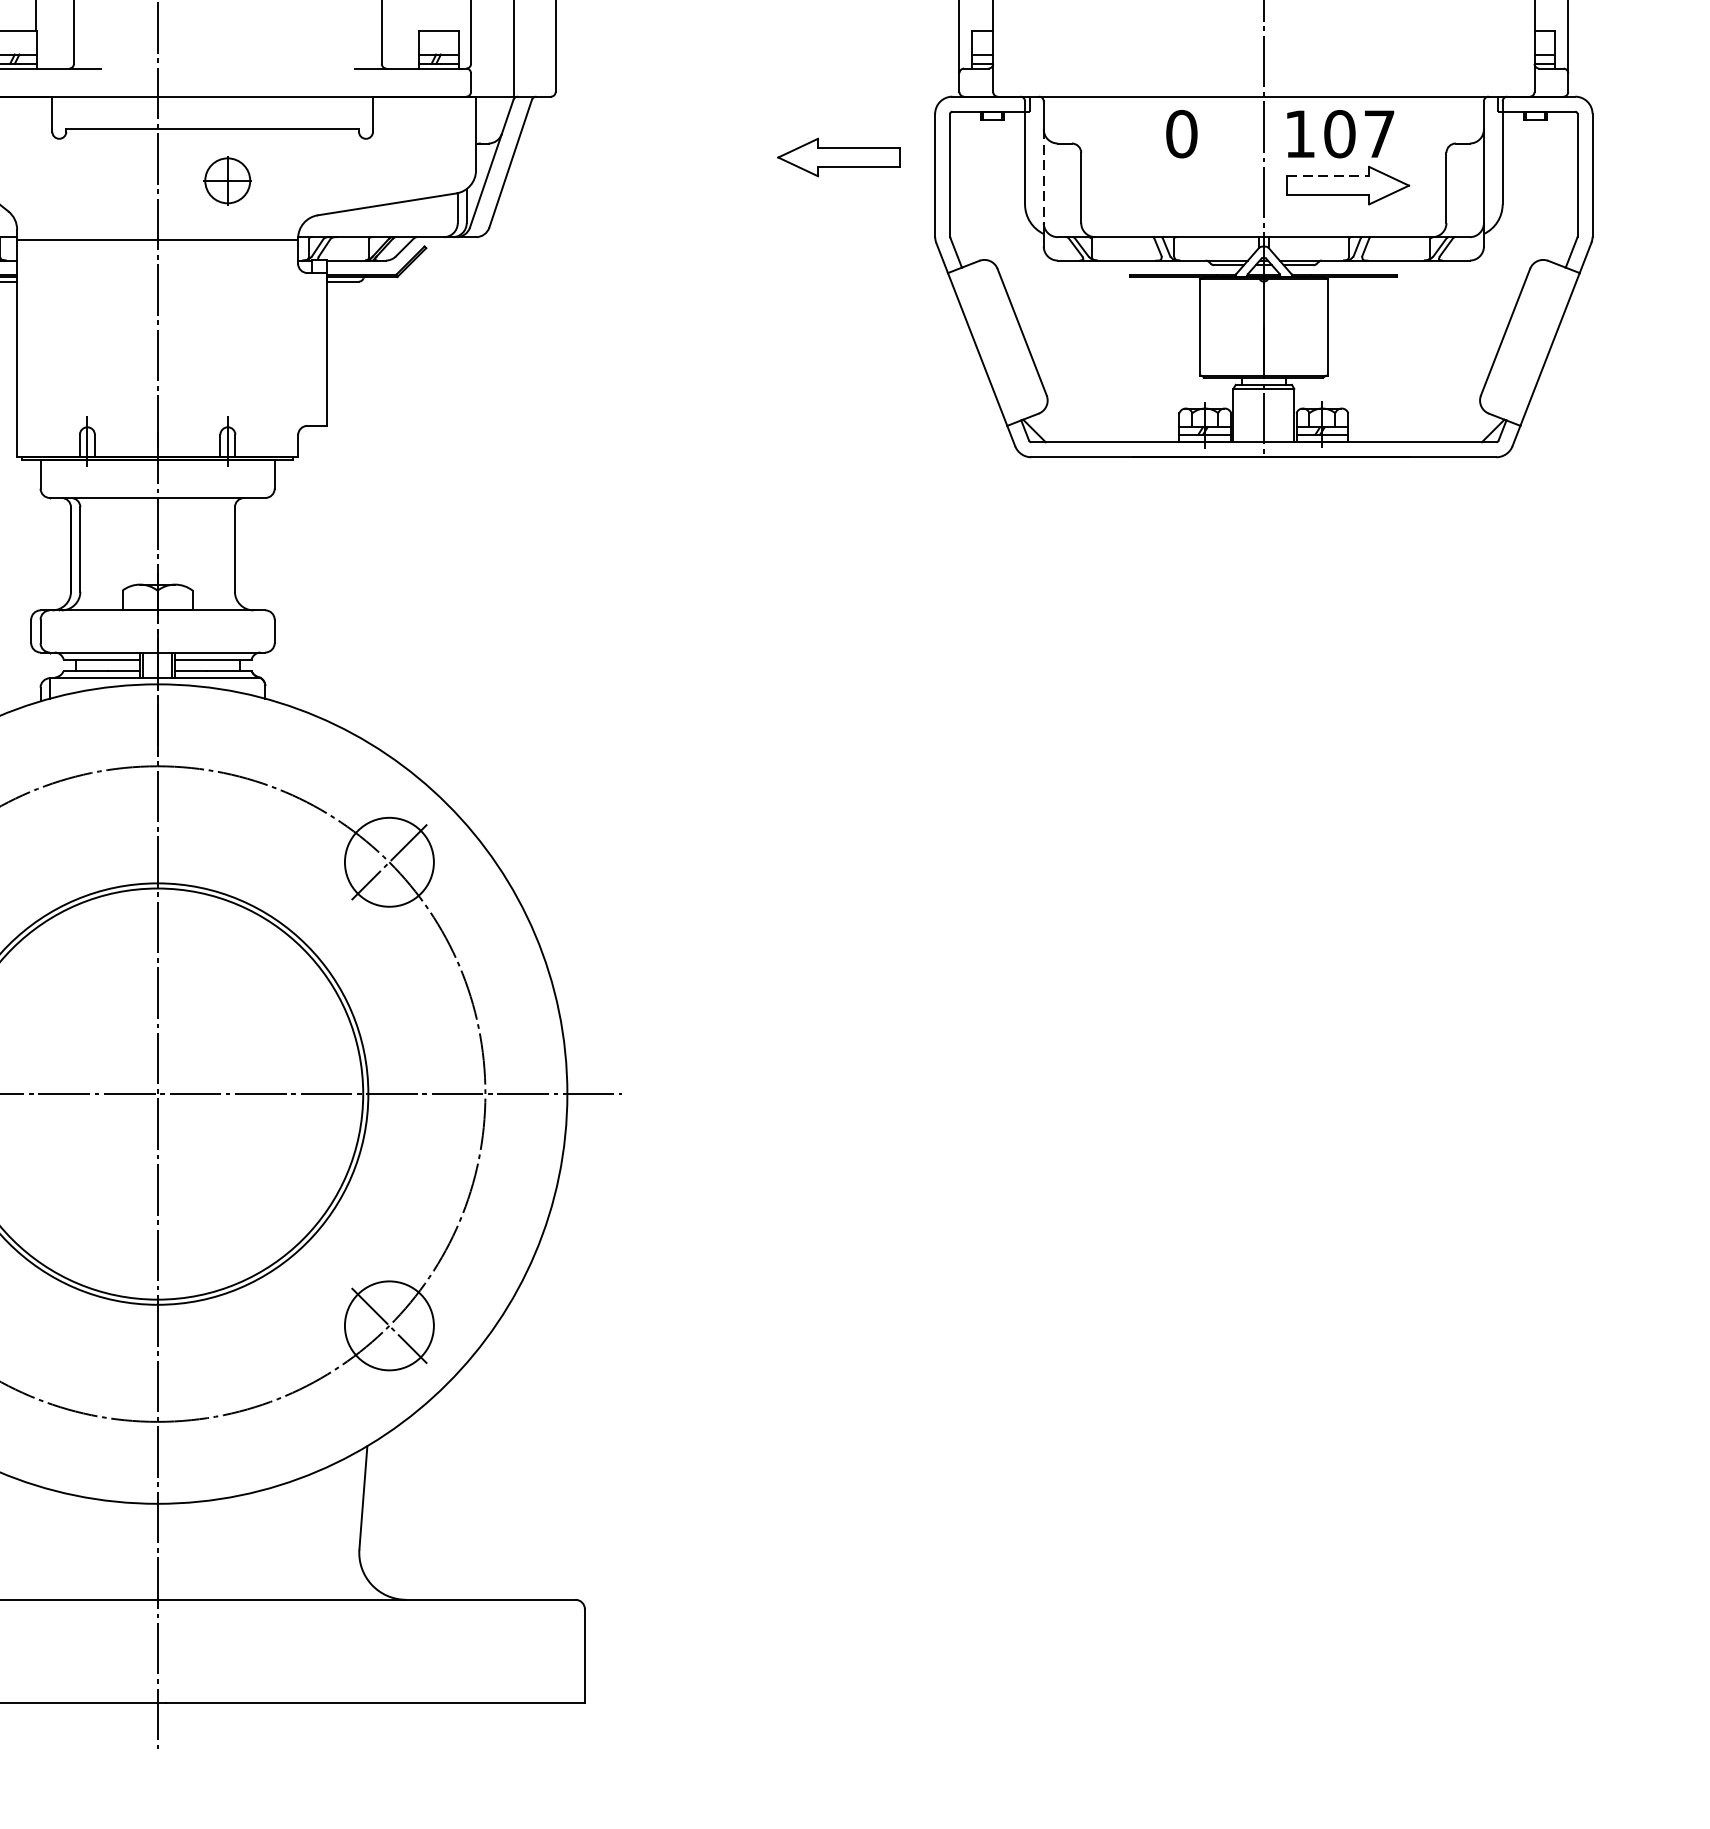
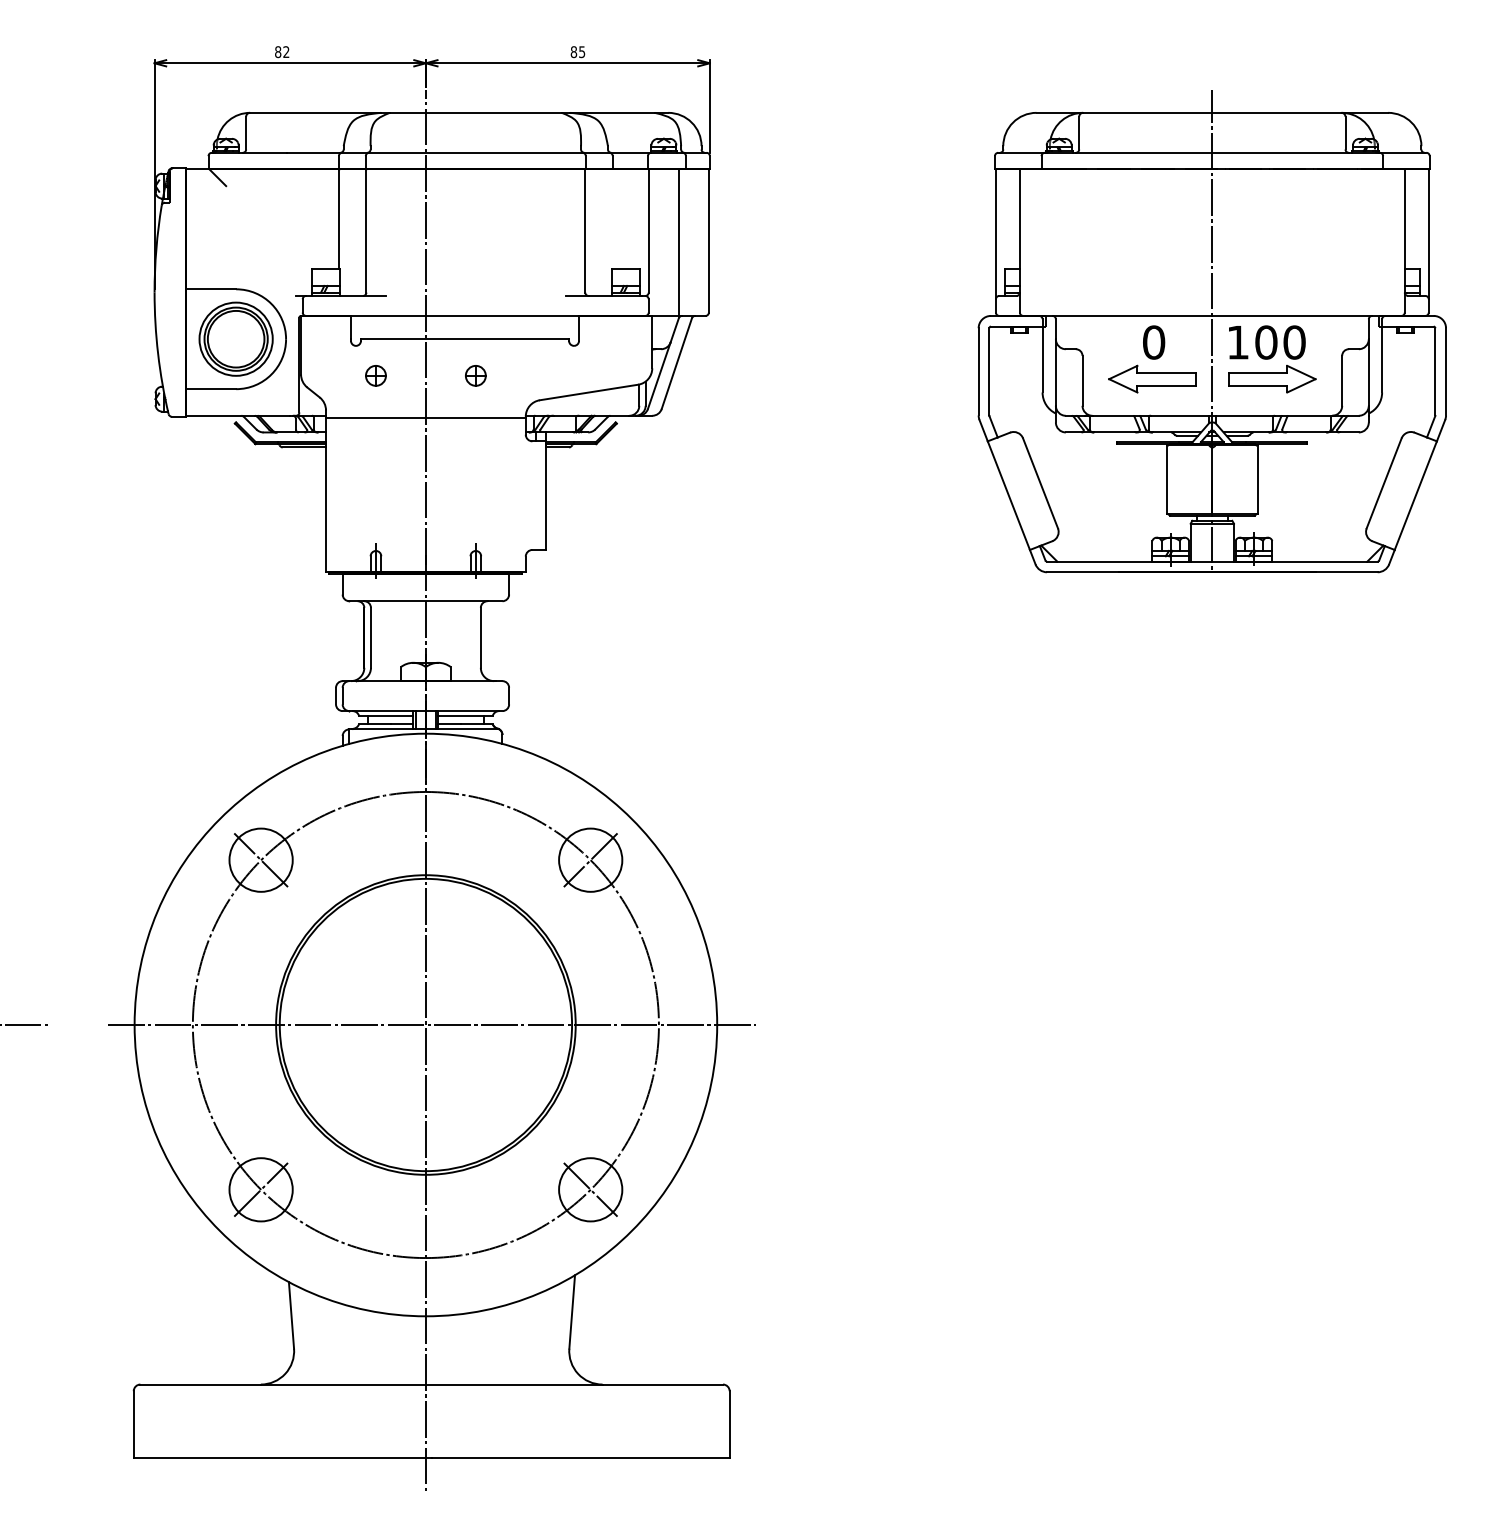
text: (1379, 134) -> (1294, 342), 107 -> 100
part: (839, 156) -> (1152, 378), moved
line: (1328, 176) -> (1258, 372), dashed -> solid
line: (1043, 177) -> (1055, 373), dashed -> solid
part: (86, 180) -> (375, 375), added
part: (227, 180) -> (475, 375), size x0.62

